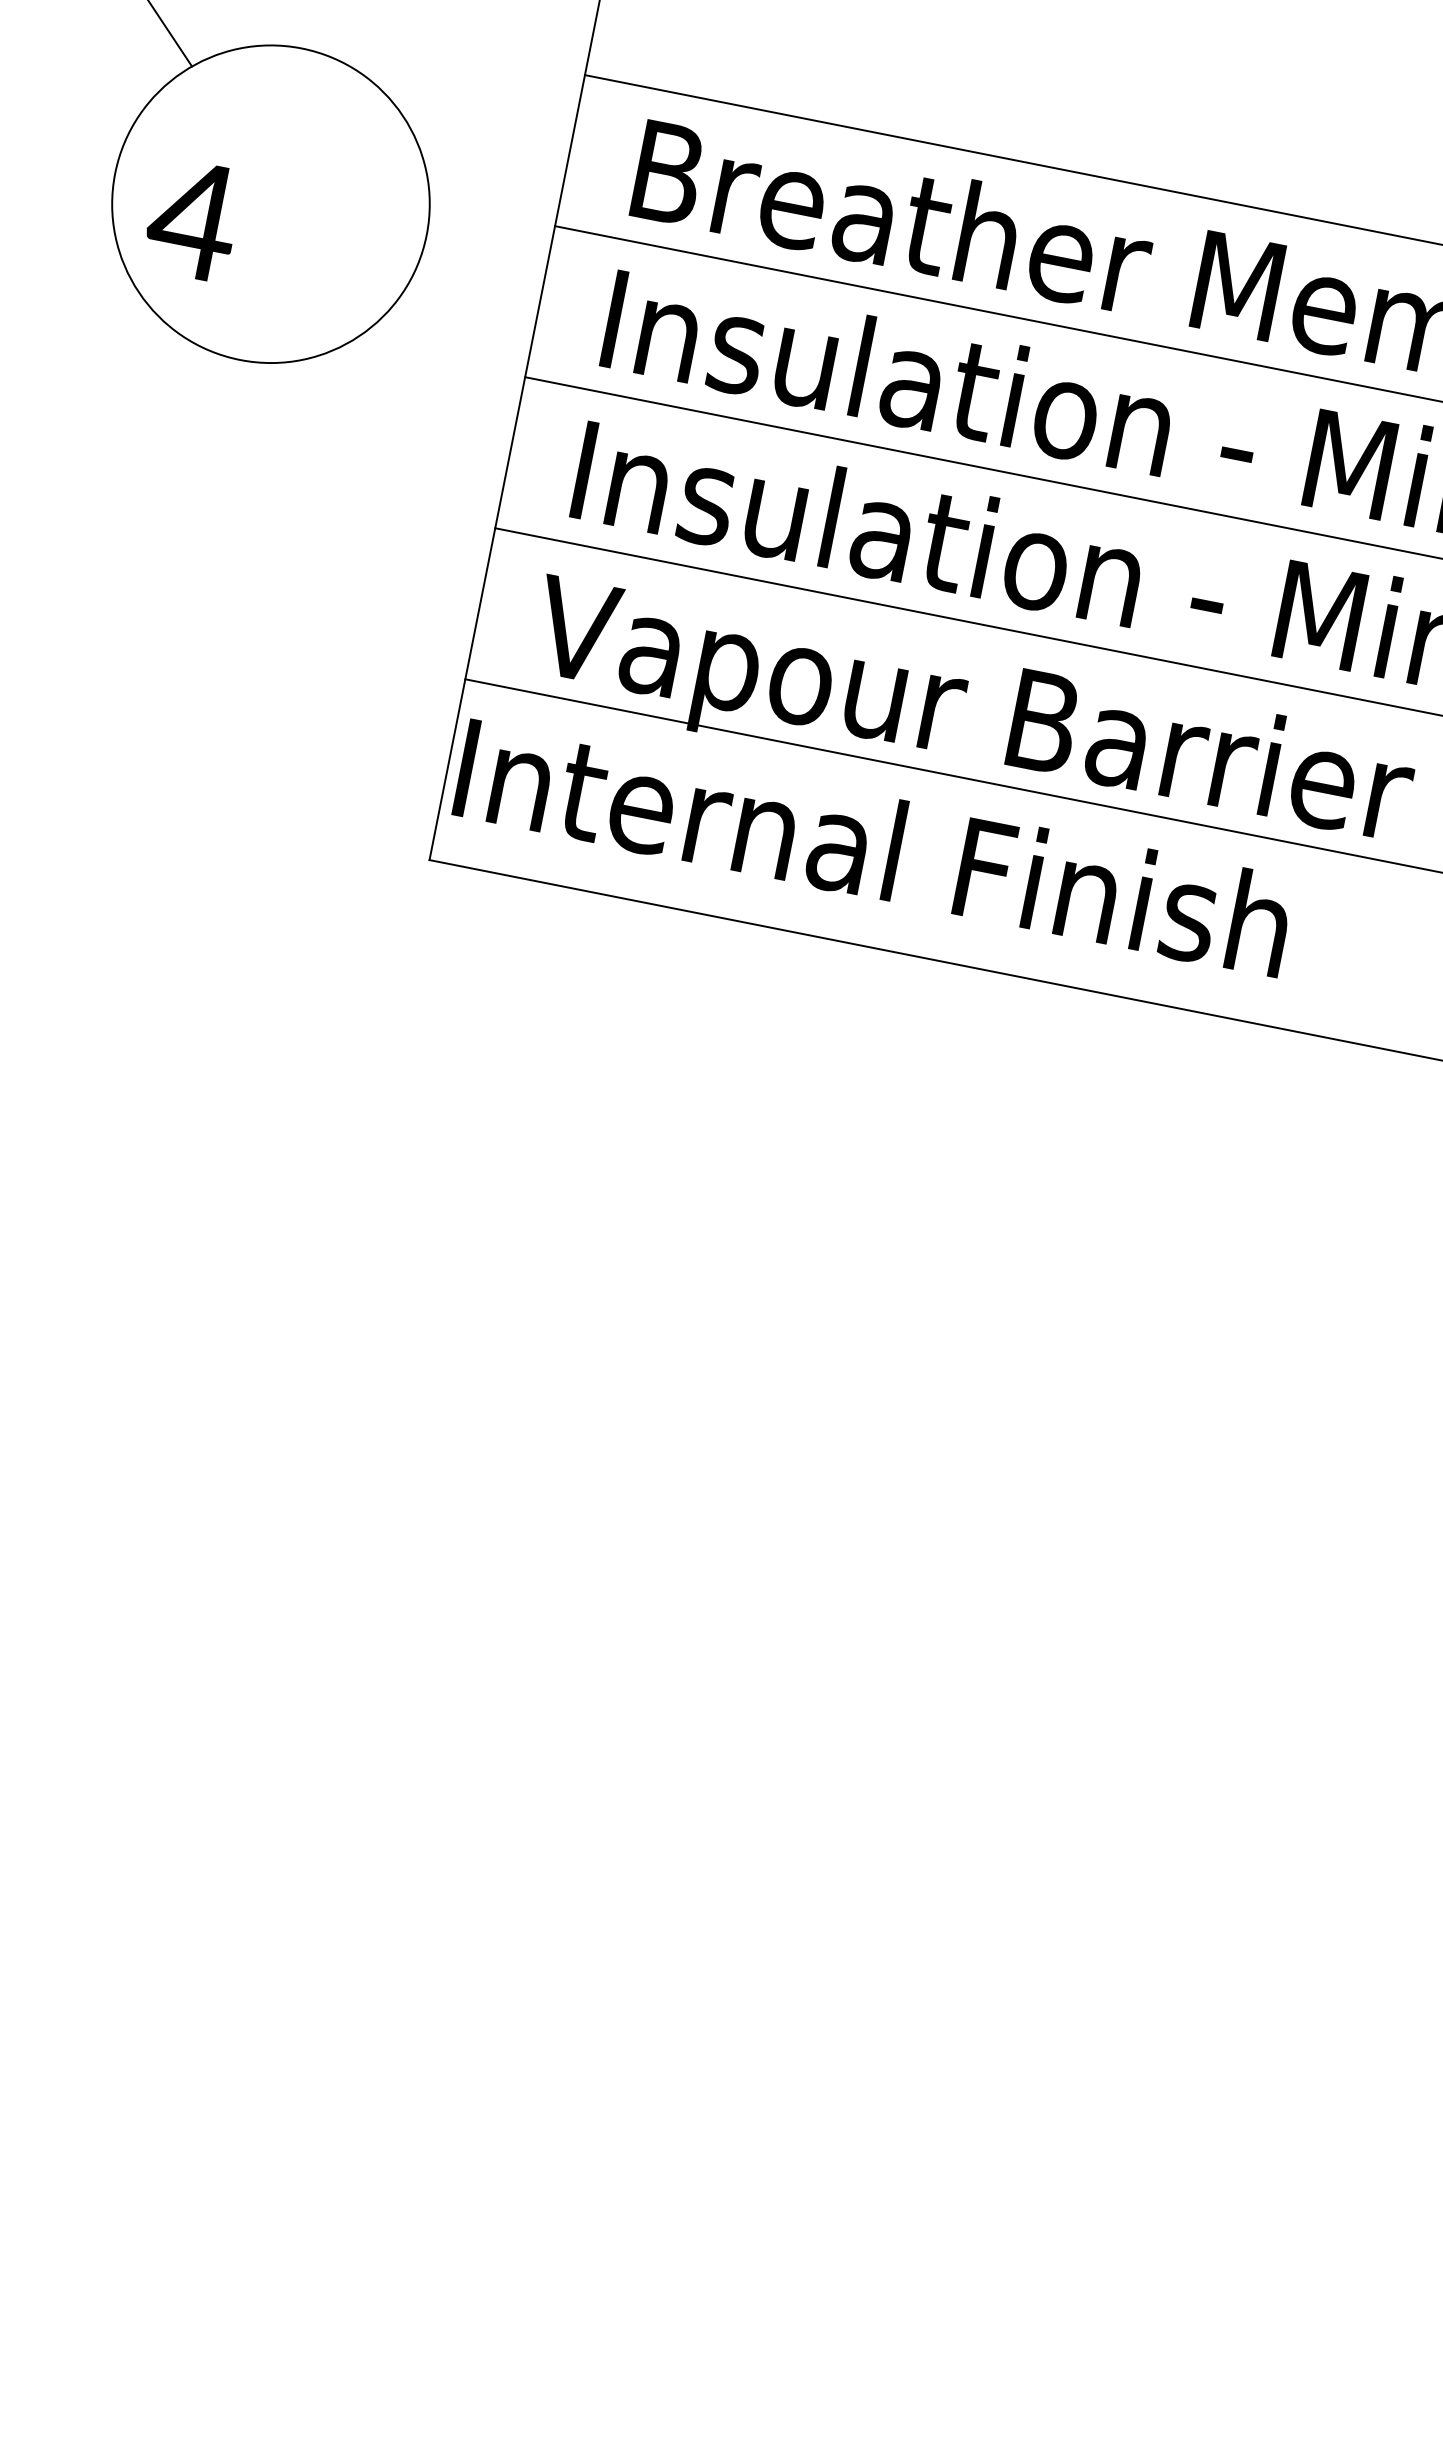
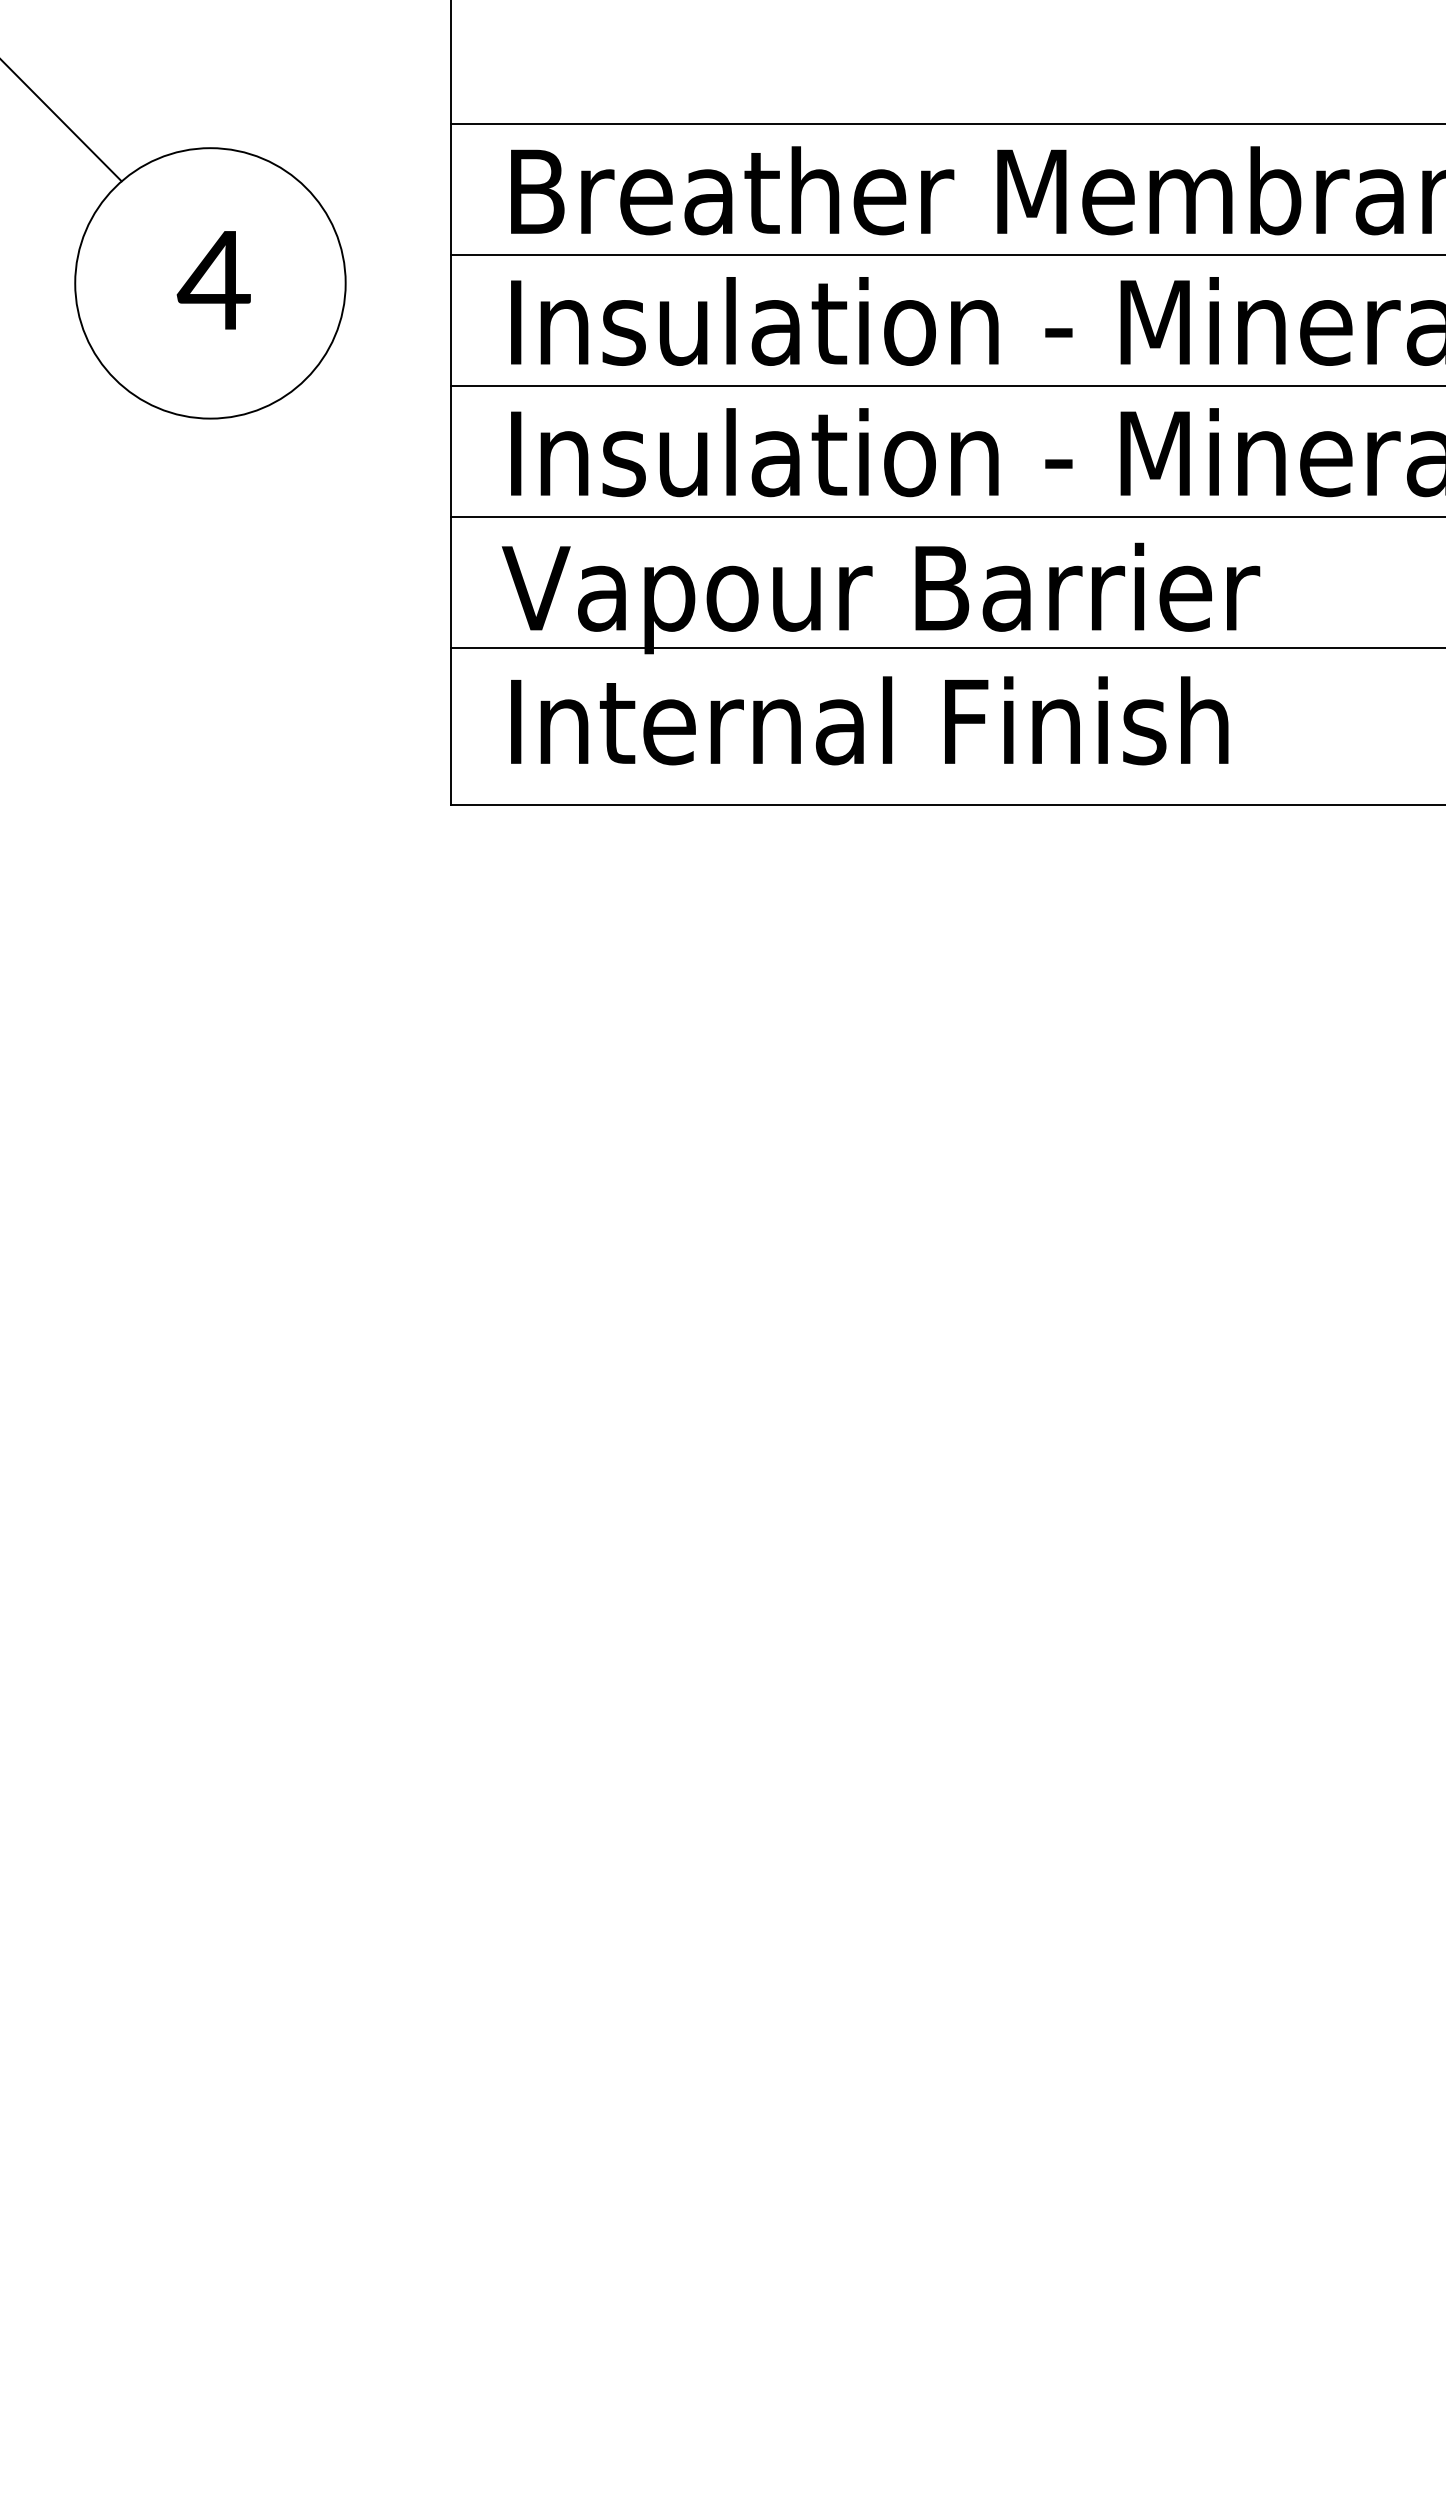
text: (192, 219) -> (213, 280), moved
text: (873, 846) -> (869, 720), moved

